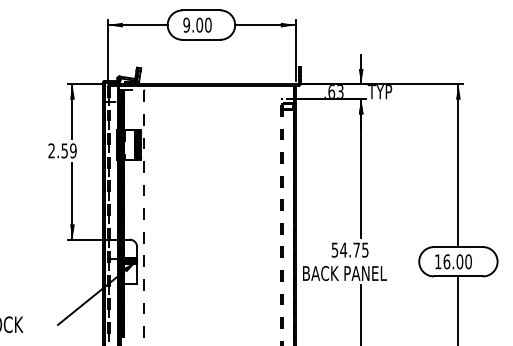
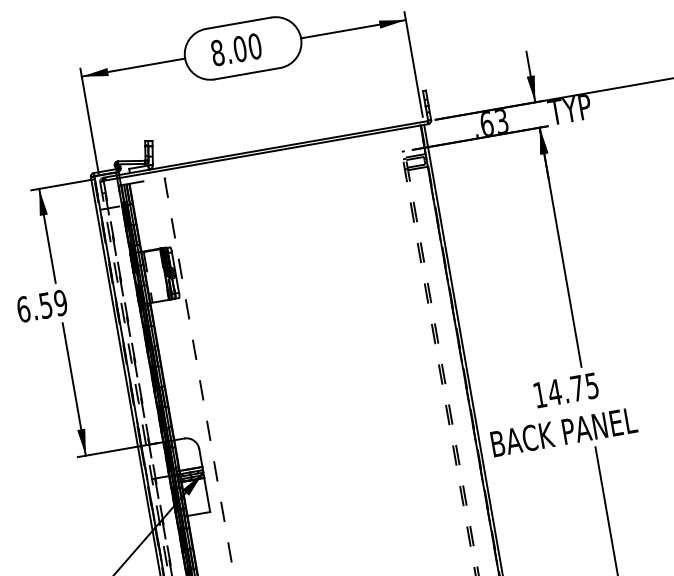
text: (186, 24) -> (217, 51), 9.00 -> 8.00
text: (51, 150) -> (23, 308), 2.59 -> 6.59
text: (334, 249) -> (538, 394), 54.75 -> 14.75

